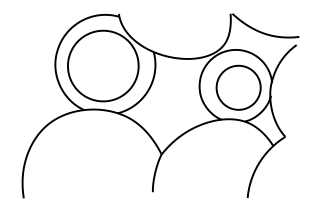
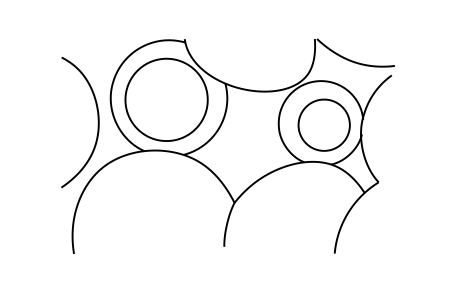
curve: (43, 85) -> (97, 122), added

